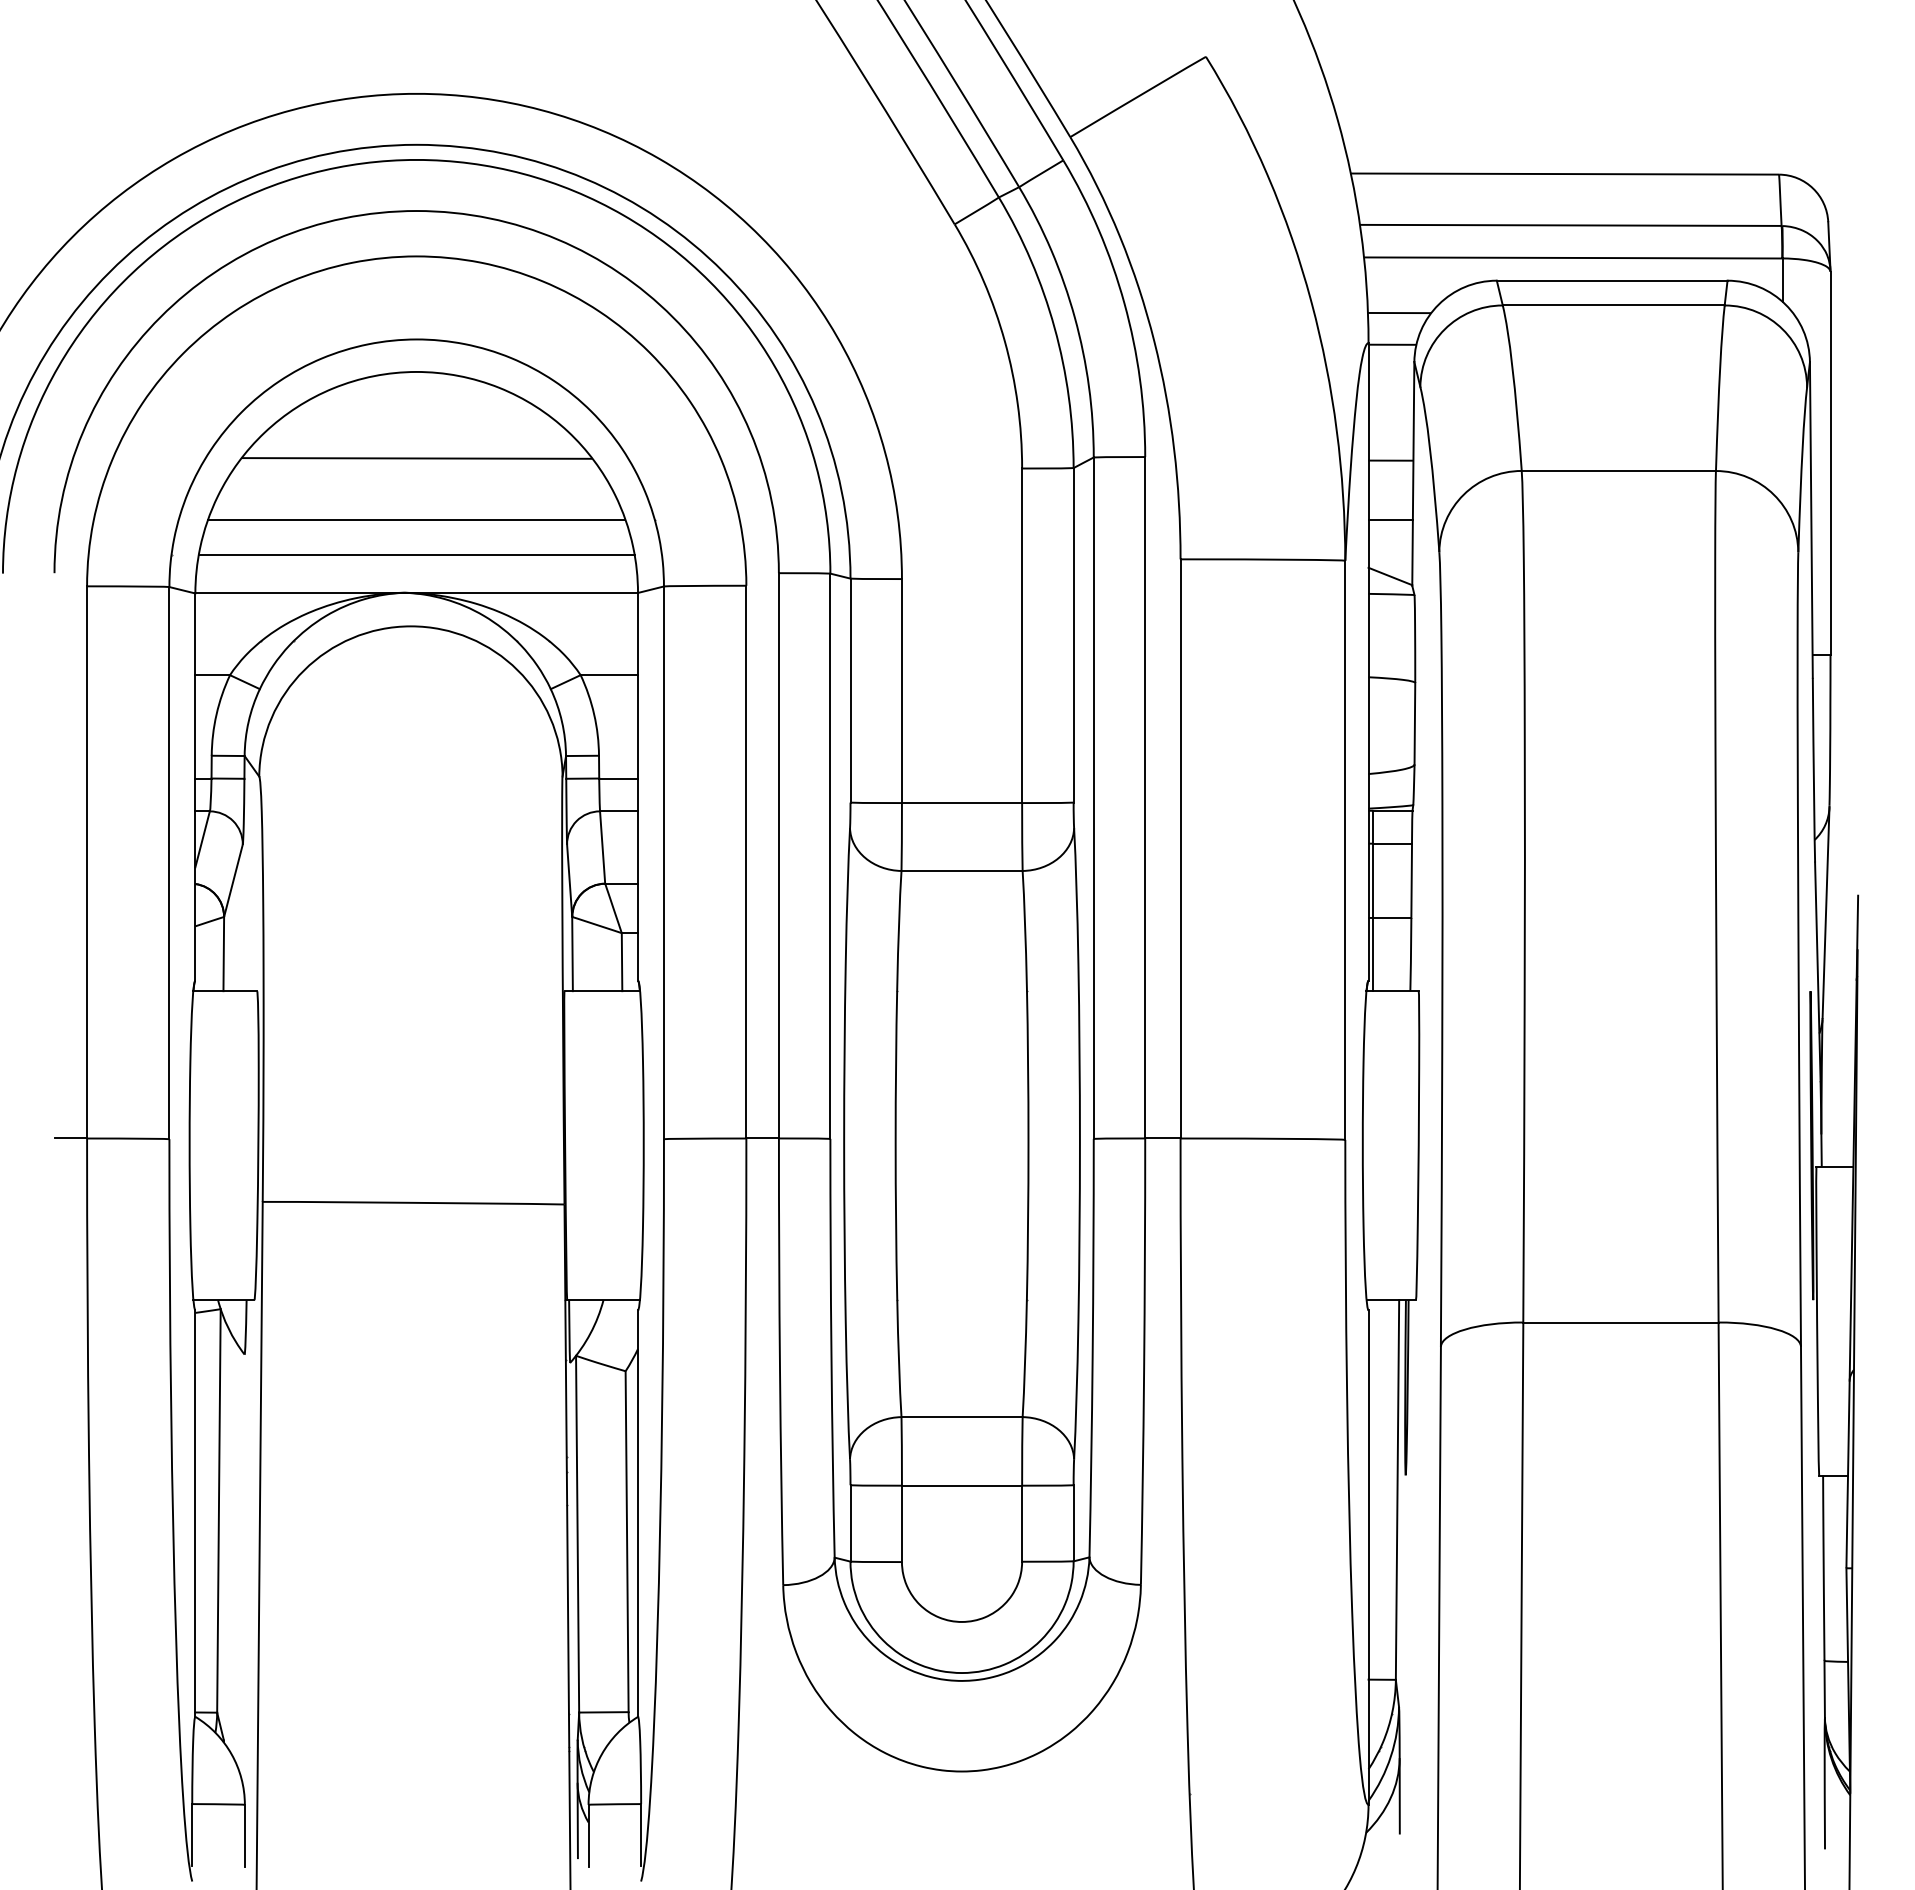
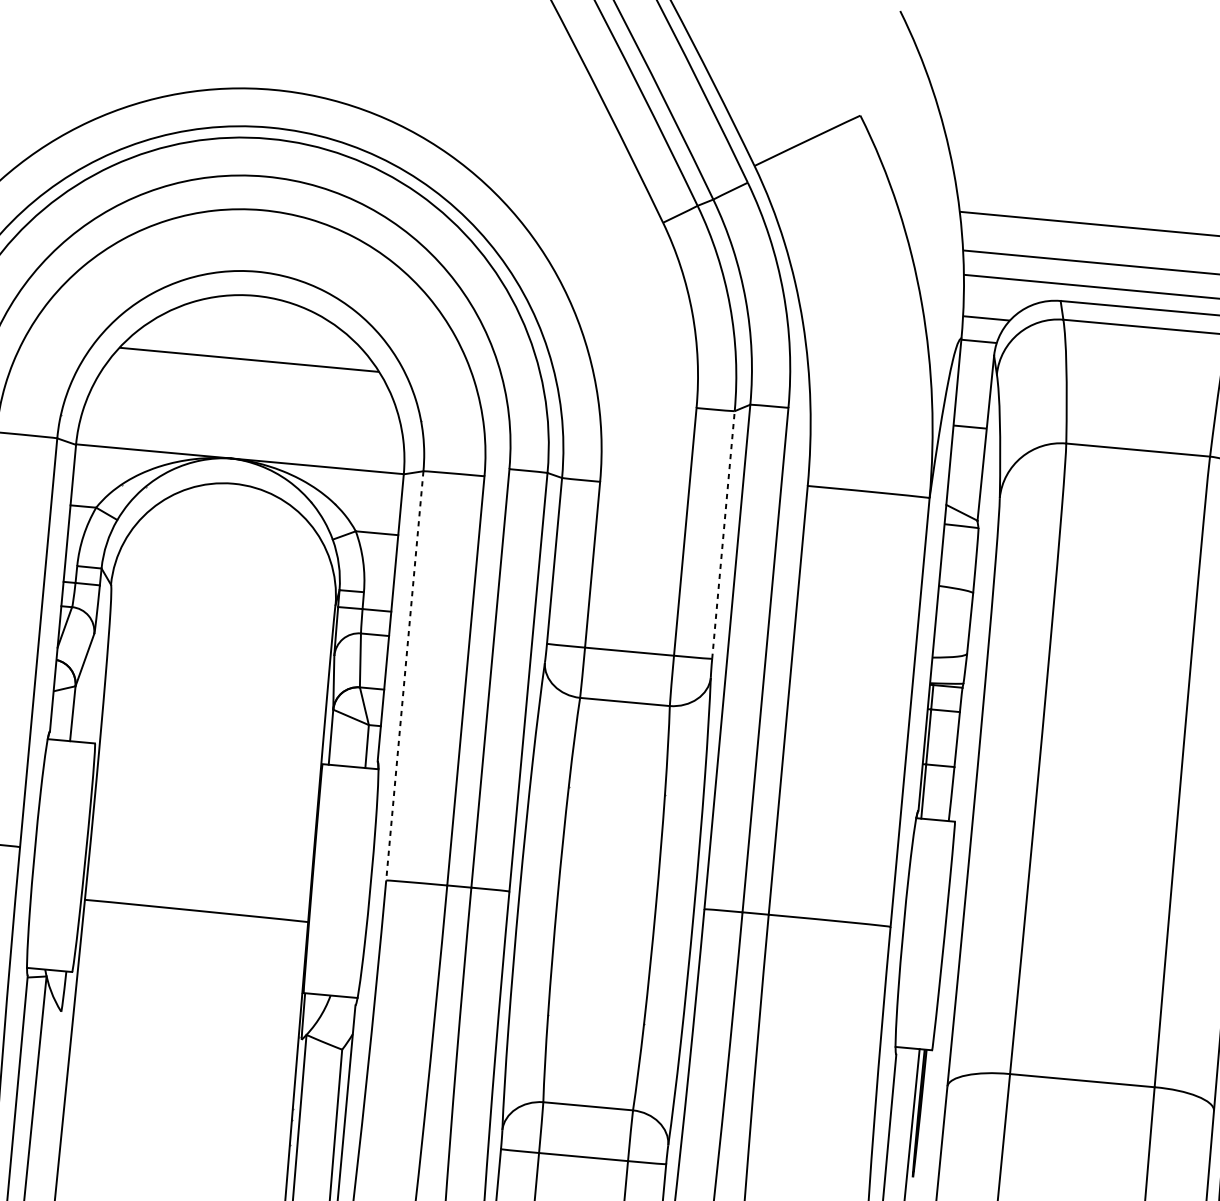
line: (416, 519) -> (244, 405), removed
line: (1390, 519) -> (965, 470), removed
line: (416, 555) -> (242, 431), removed
line: (1073, 634) -> (723, 534), solid -> dashed
line: (663, 863) -> (404, 676), solid -> dashed

